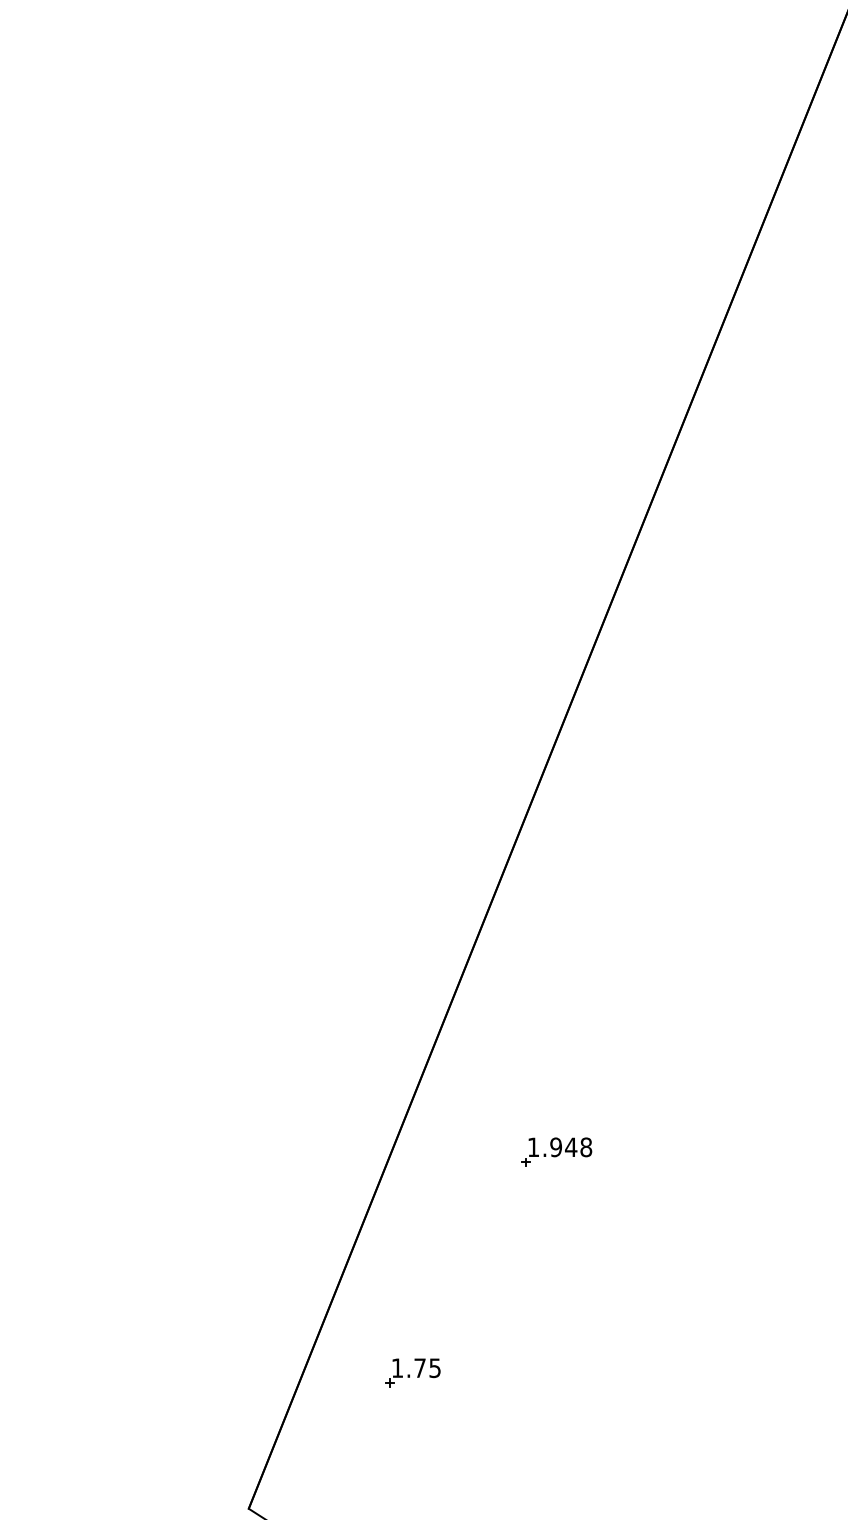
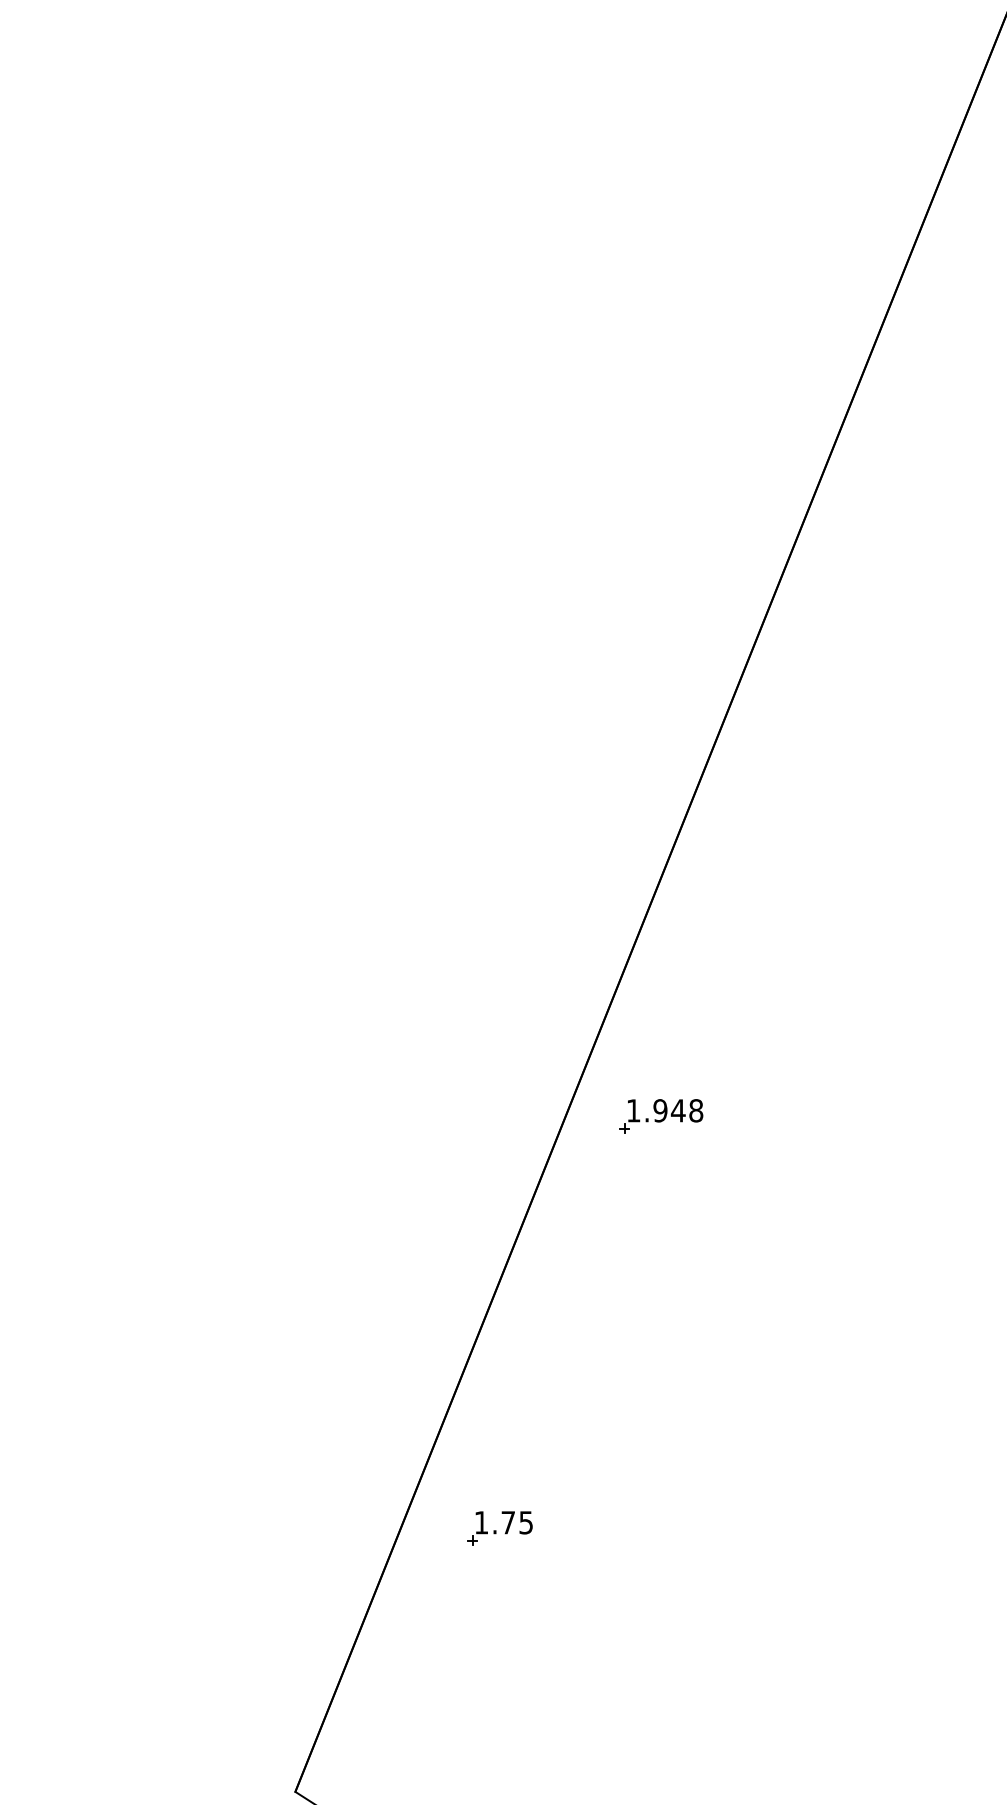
part: (556, 1151) -> (660, 1115), moved
part: (412, 1372) -> (499, 1527), moved

